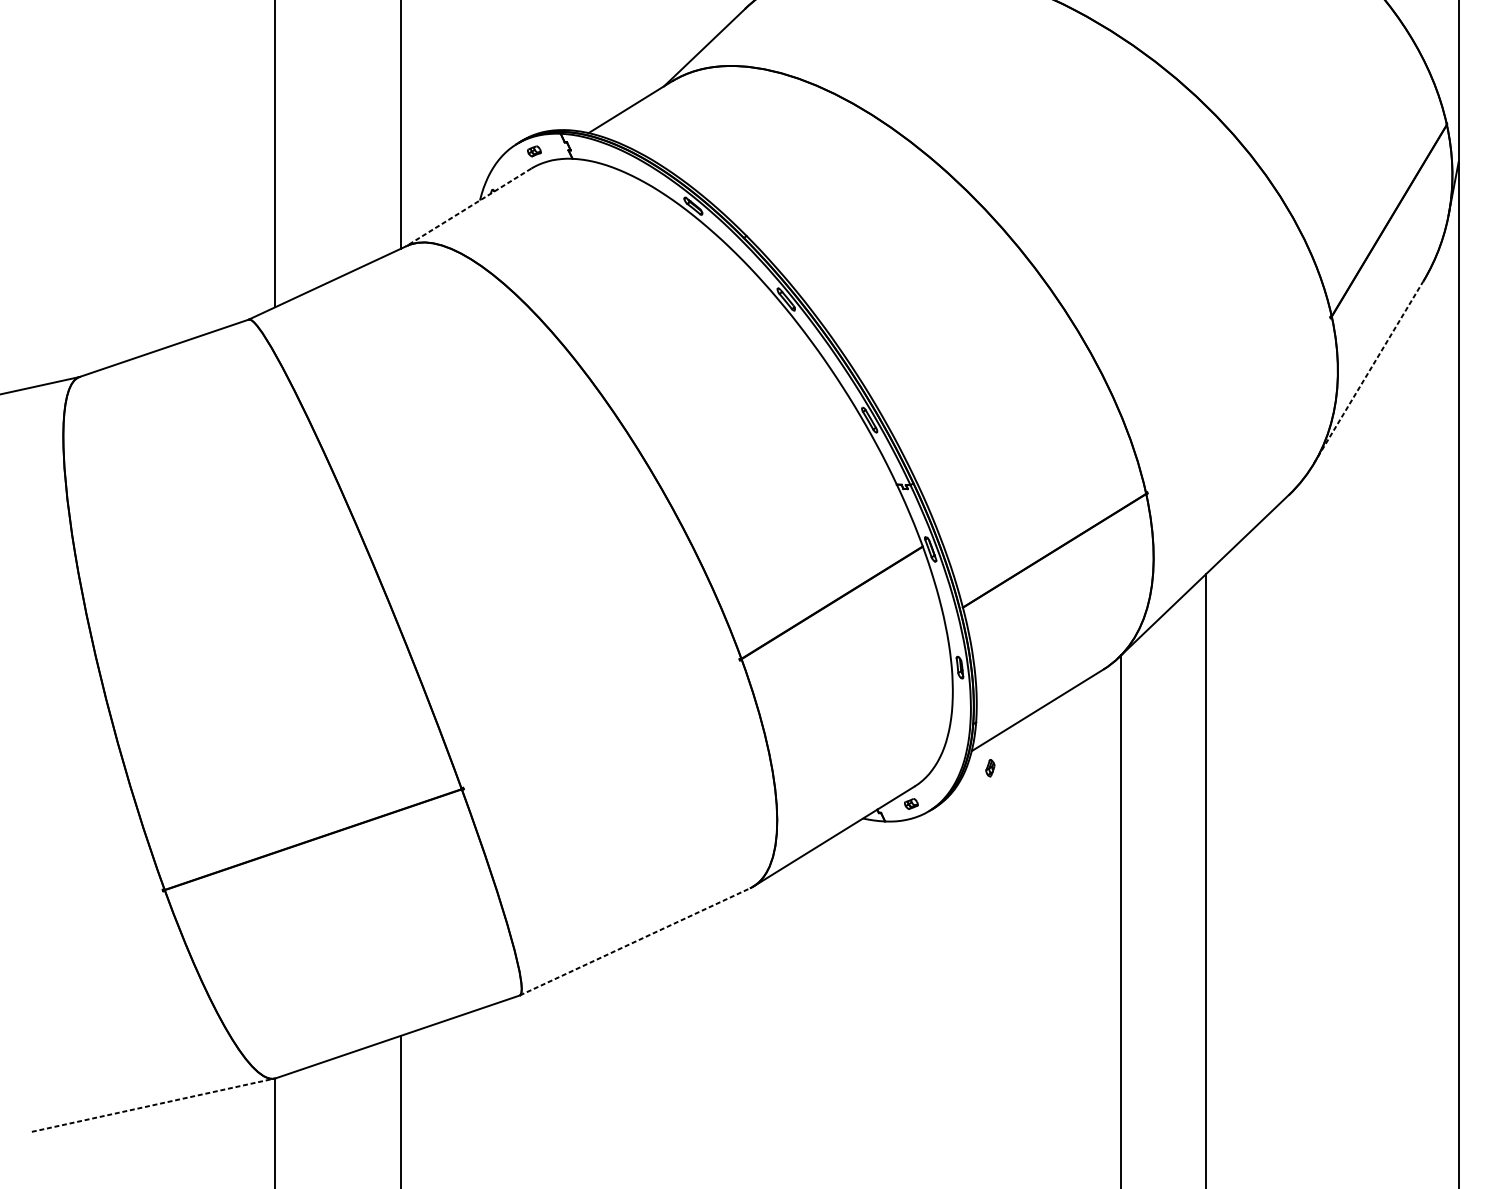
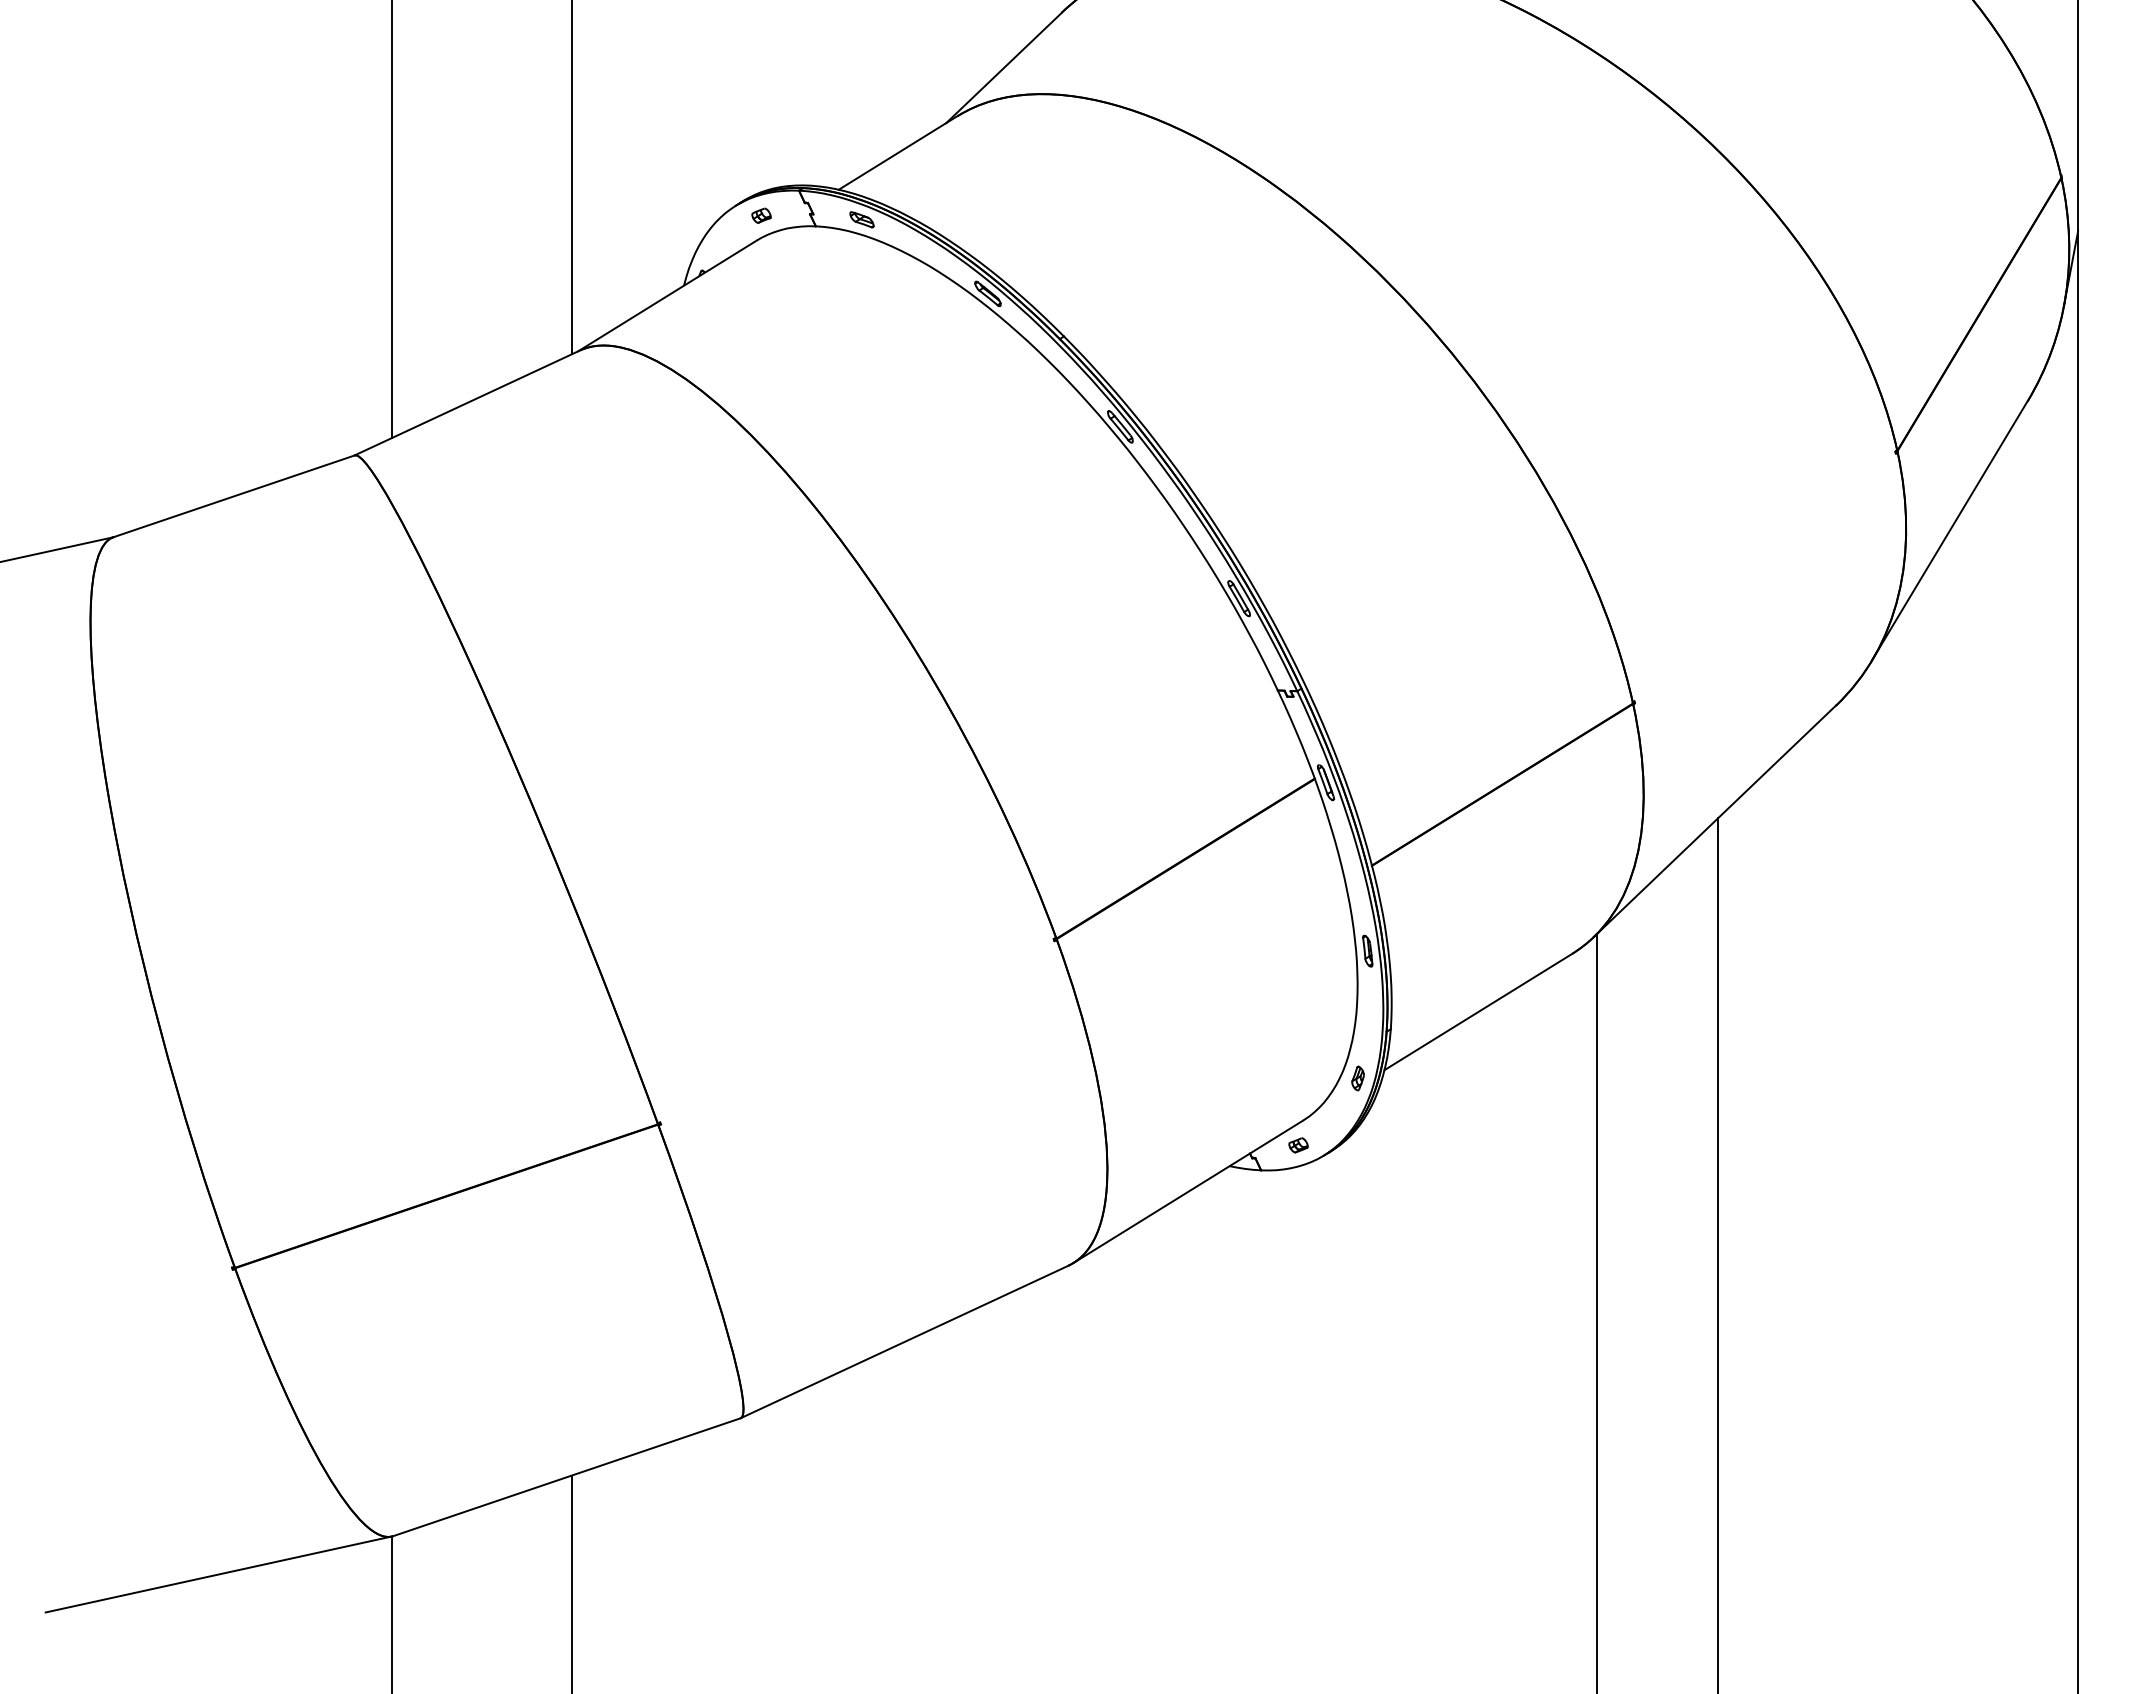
part: (604, 153) -> (861, 219), added
line: (468, 208) -> (667, 296), dashed -> solid
line: (1368, 372) -> (1949, 530), dashed -> solid
part: (989, 768) -> (1357, 1078), moved
line: (634, 941) -> (904, 1341), dashed -> solid
line: (153, 1105) -> (219, 1574), dashed -> solid

